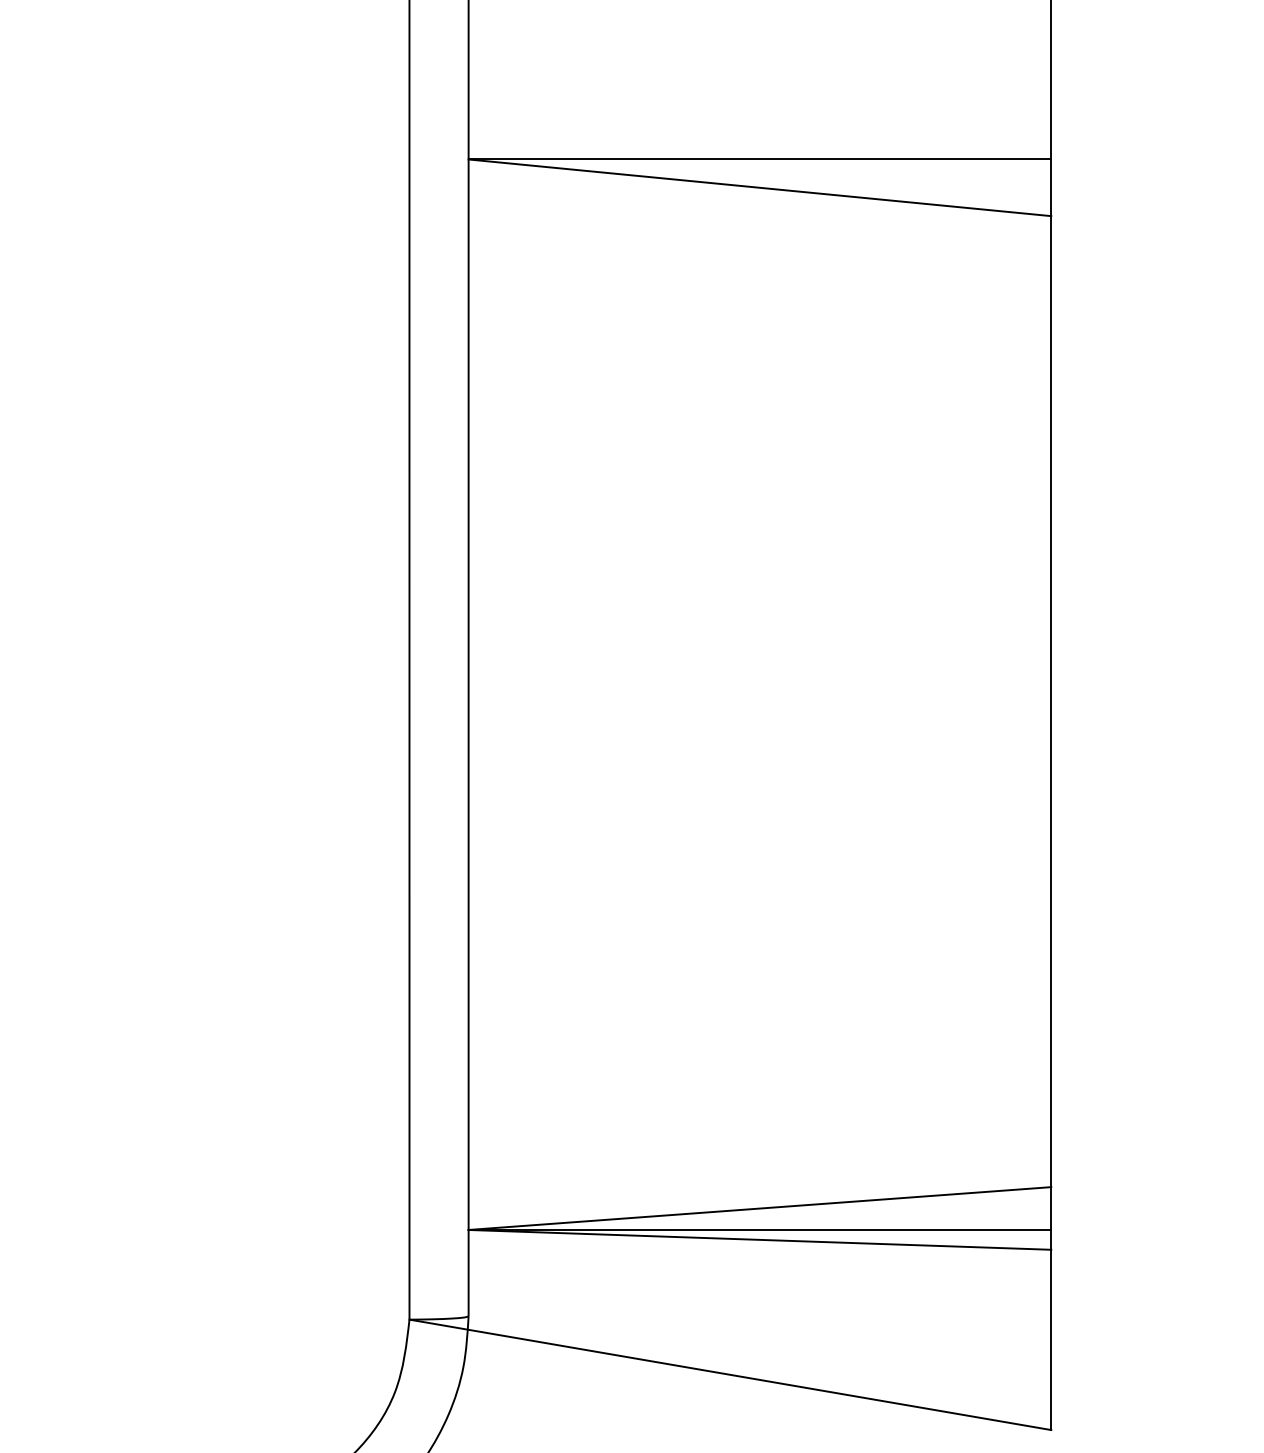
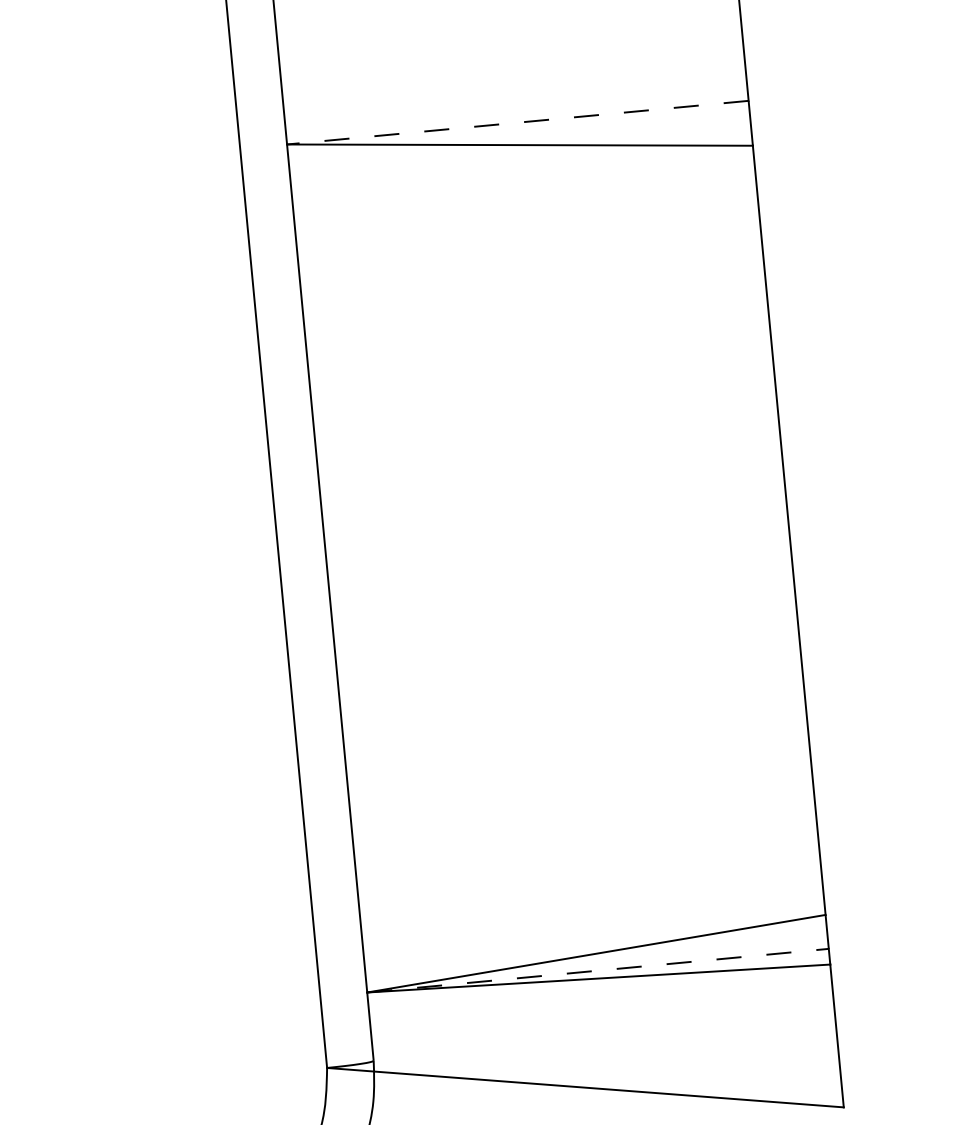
line: (759, 159) -> (517, 122), solid -> dashed
line: (760, 1229) -> (598, 970), solid -> dashed

